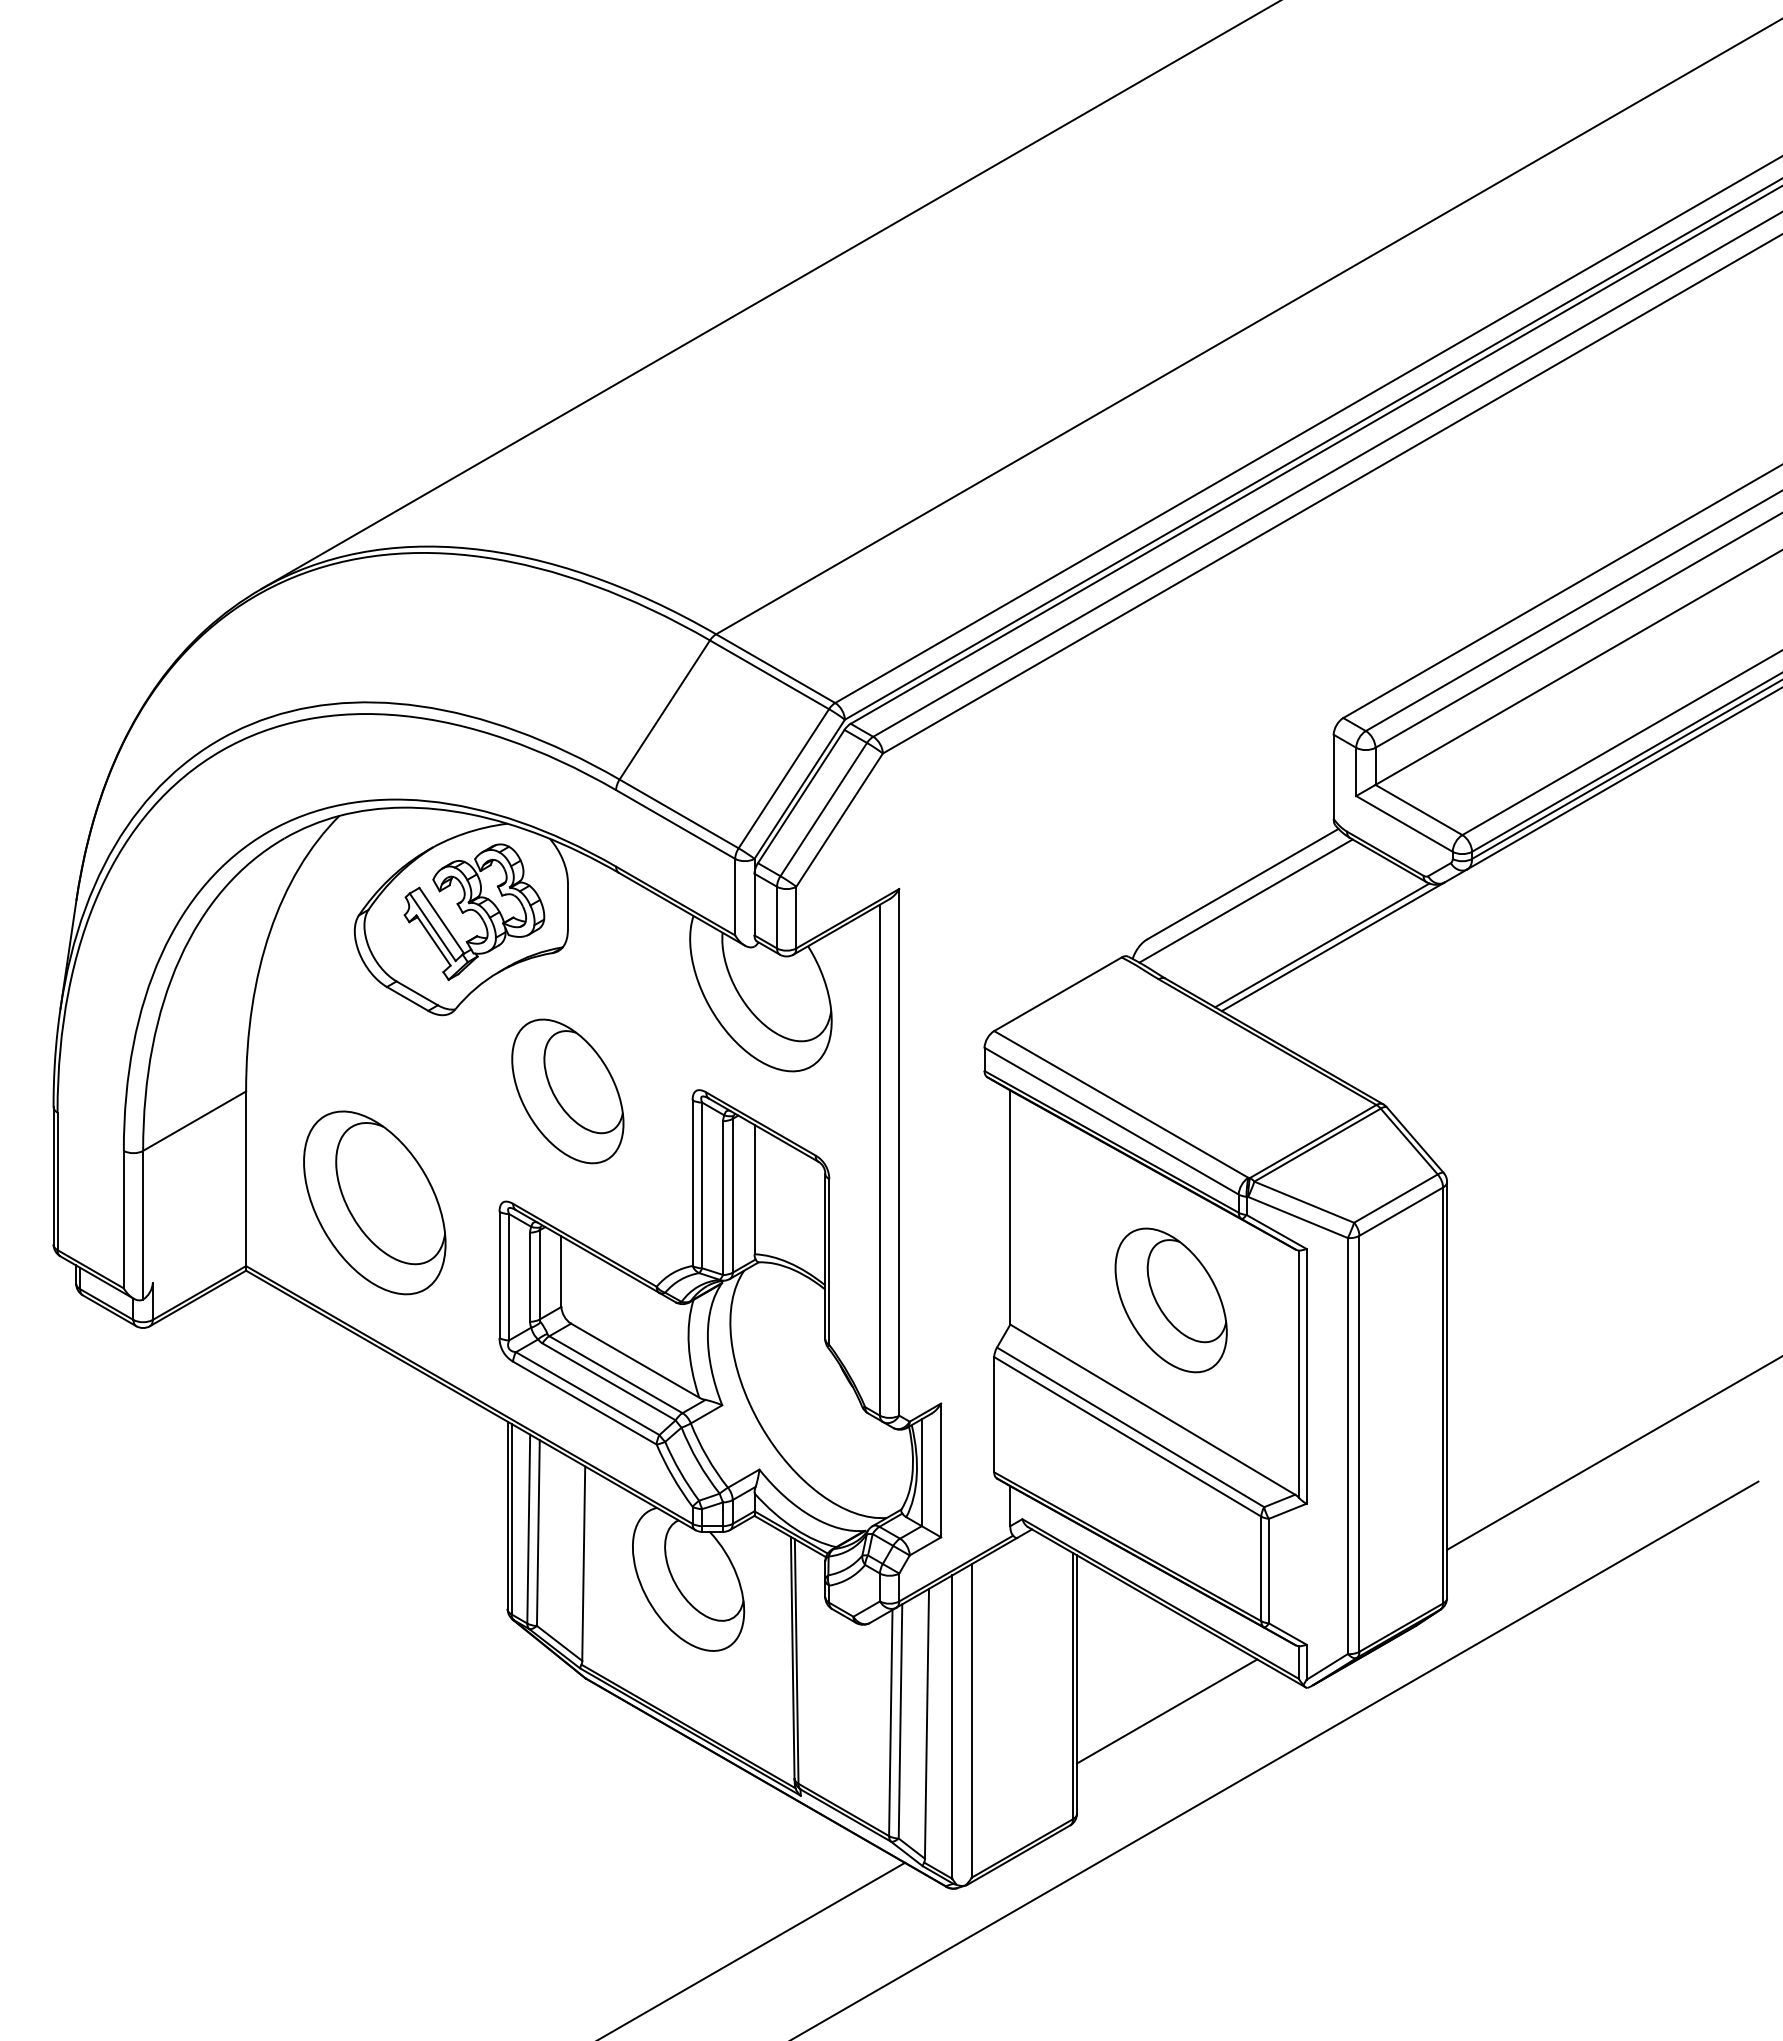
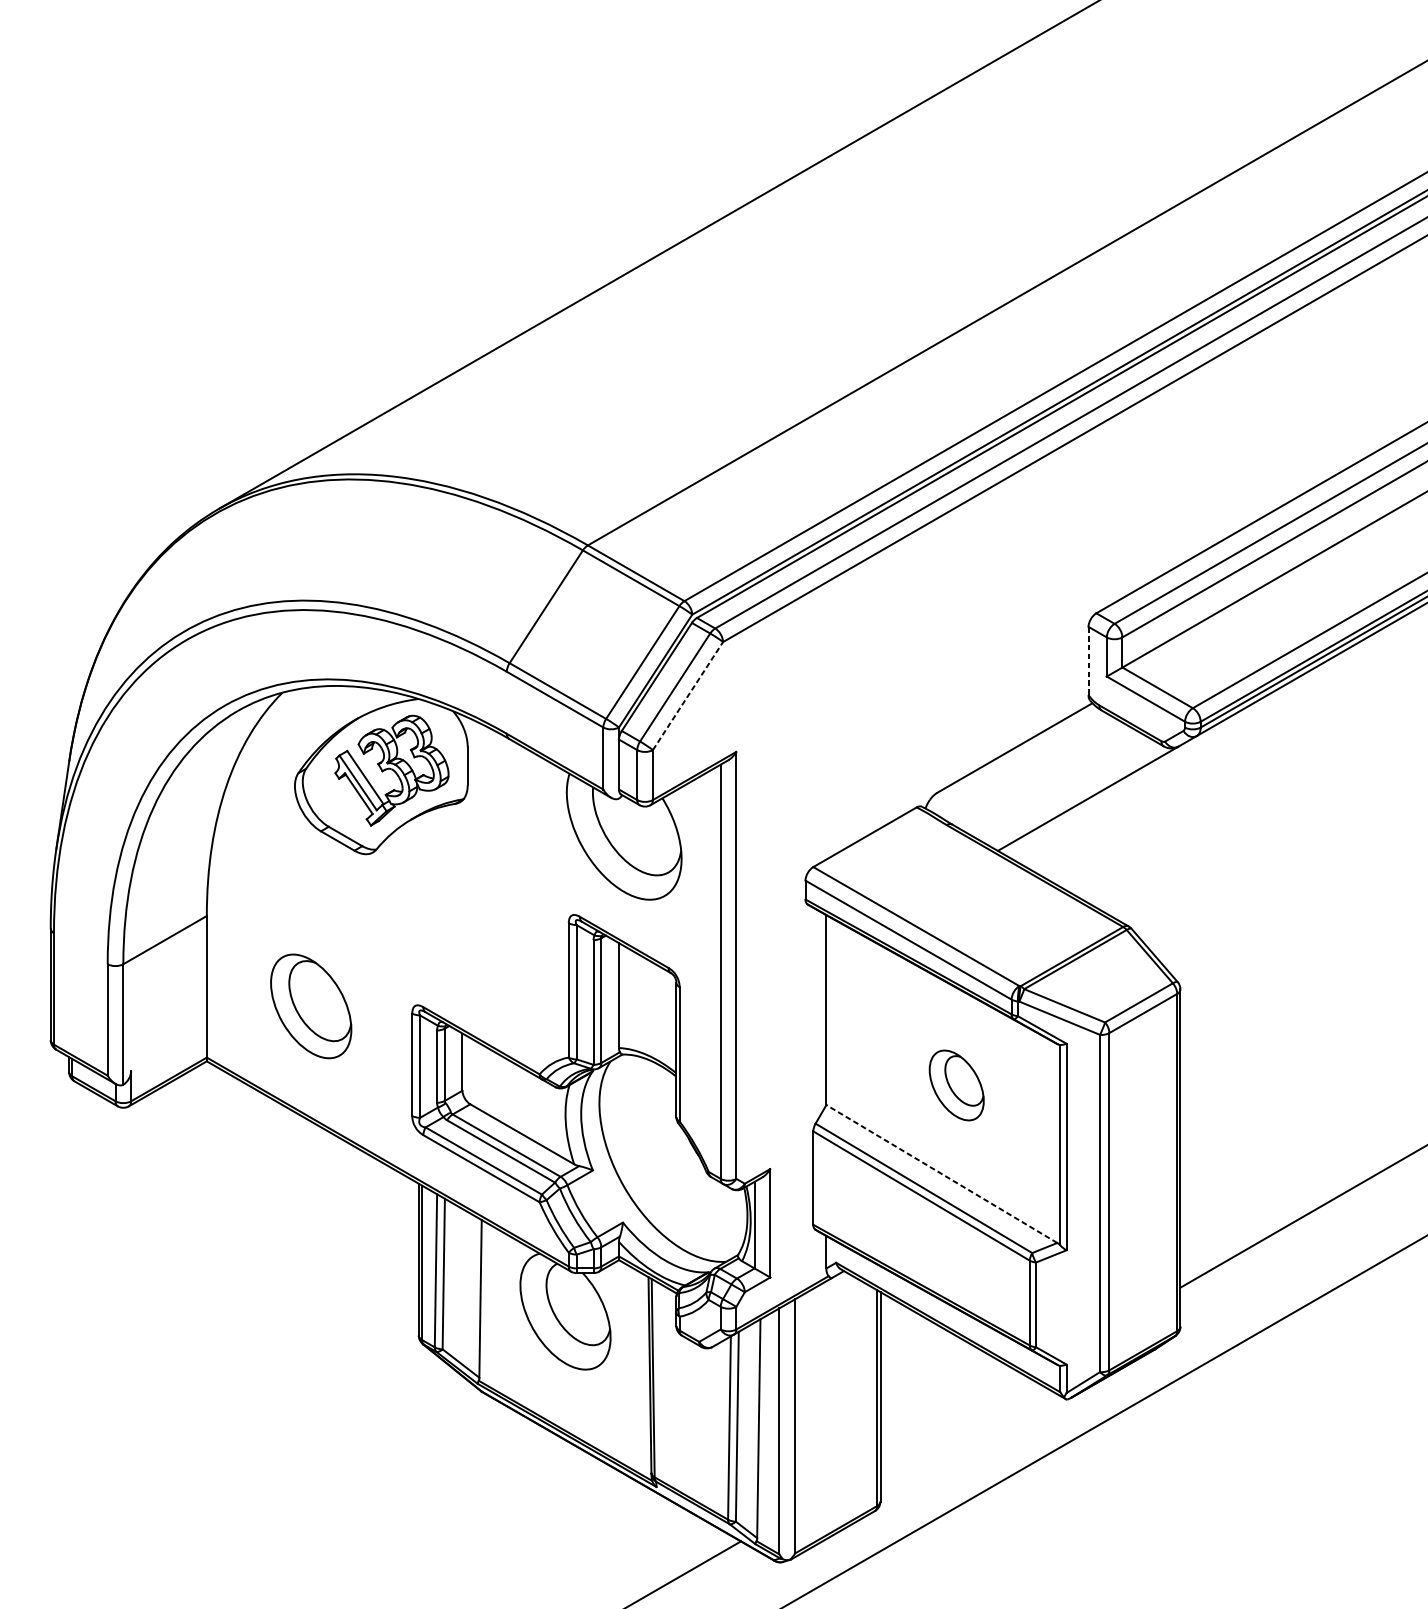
line: (1333, 776) -> (1088, 660), solid -> dashed
line: (839, 819) -> (687, 695), solid -> dashed
line: (1245, 900) -> (1017, 761), removed
line: (1322, 945) -> (1079, 797), removed
part: (567, 1091) -> (467, 916), removed
part: (374, 1202) -> (310, 1006), size x0.7
part: (1170, 1300) -> (956, 1085), size x0.6
line: (1152, 1409) -> (941, 1173), solid -> dashed
line: (1167, 1711) -> (953, 1418), removed

